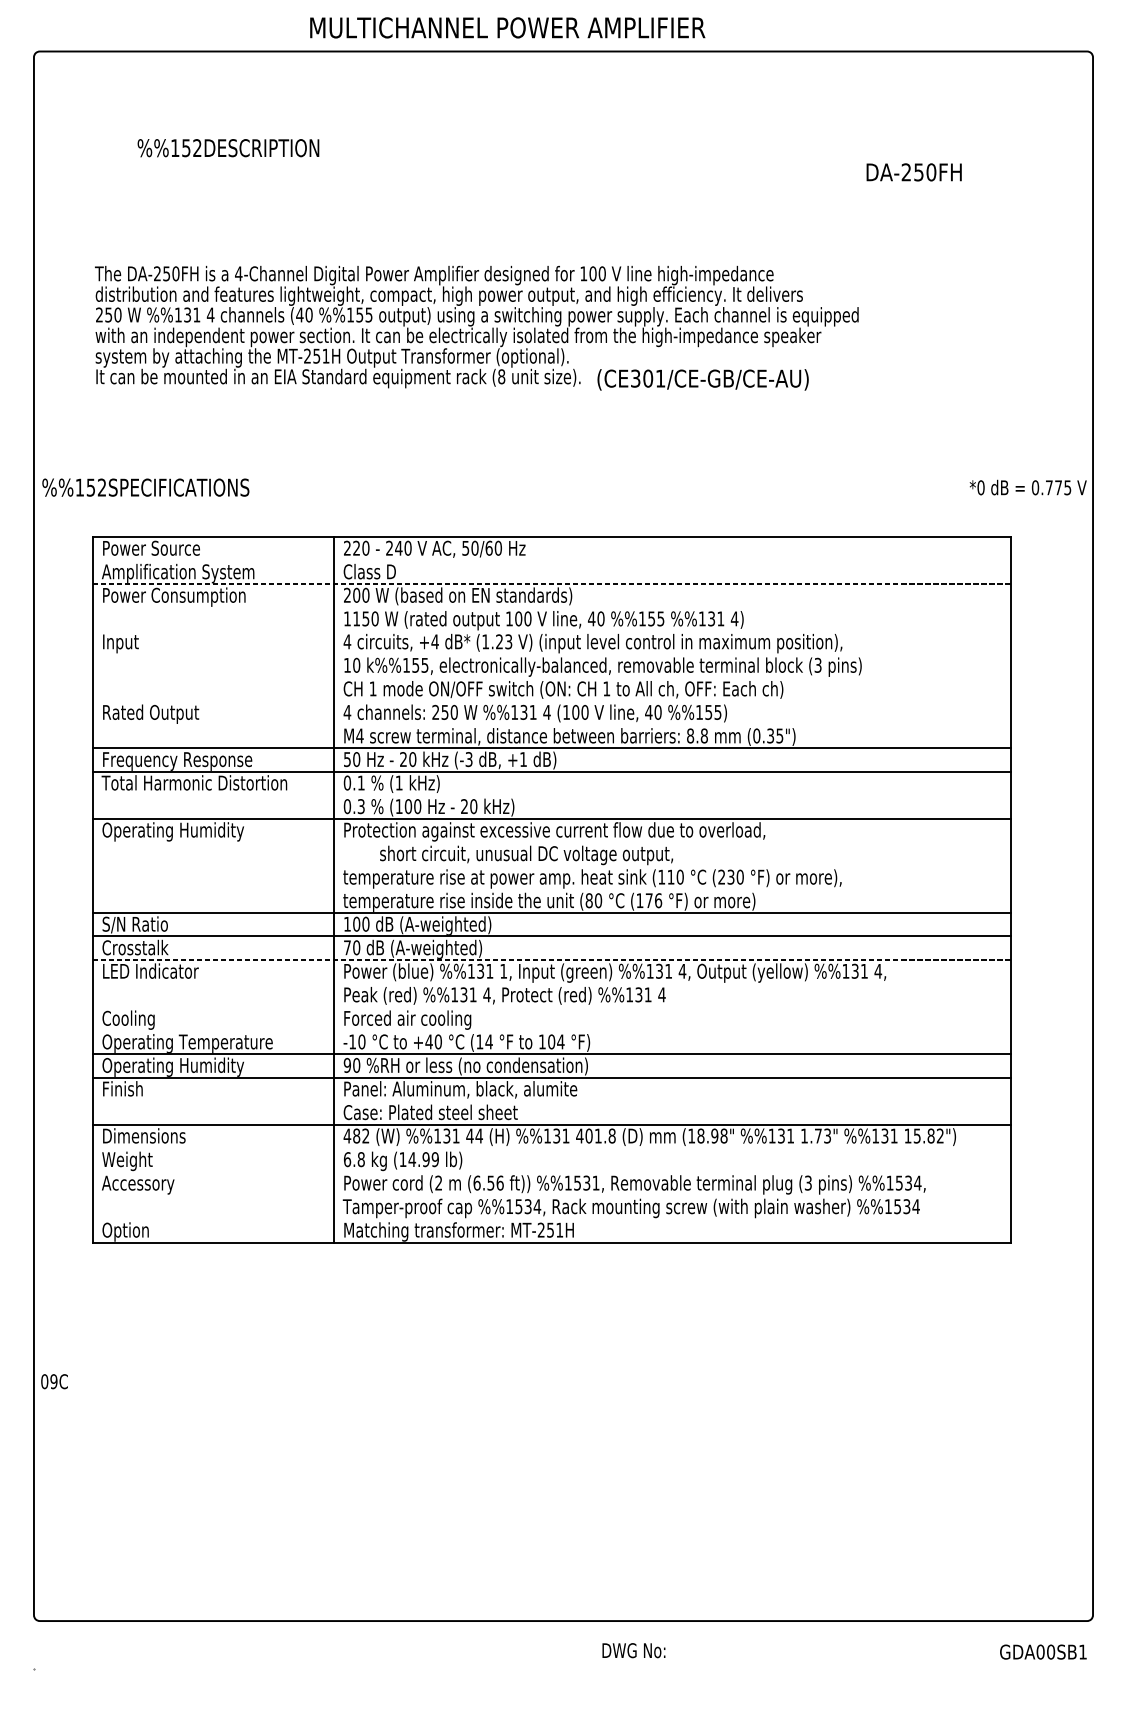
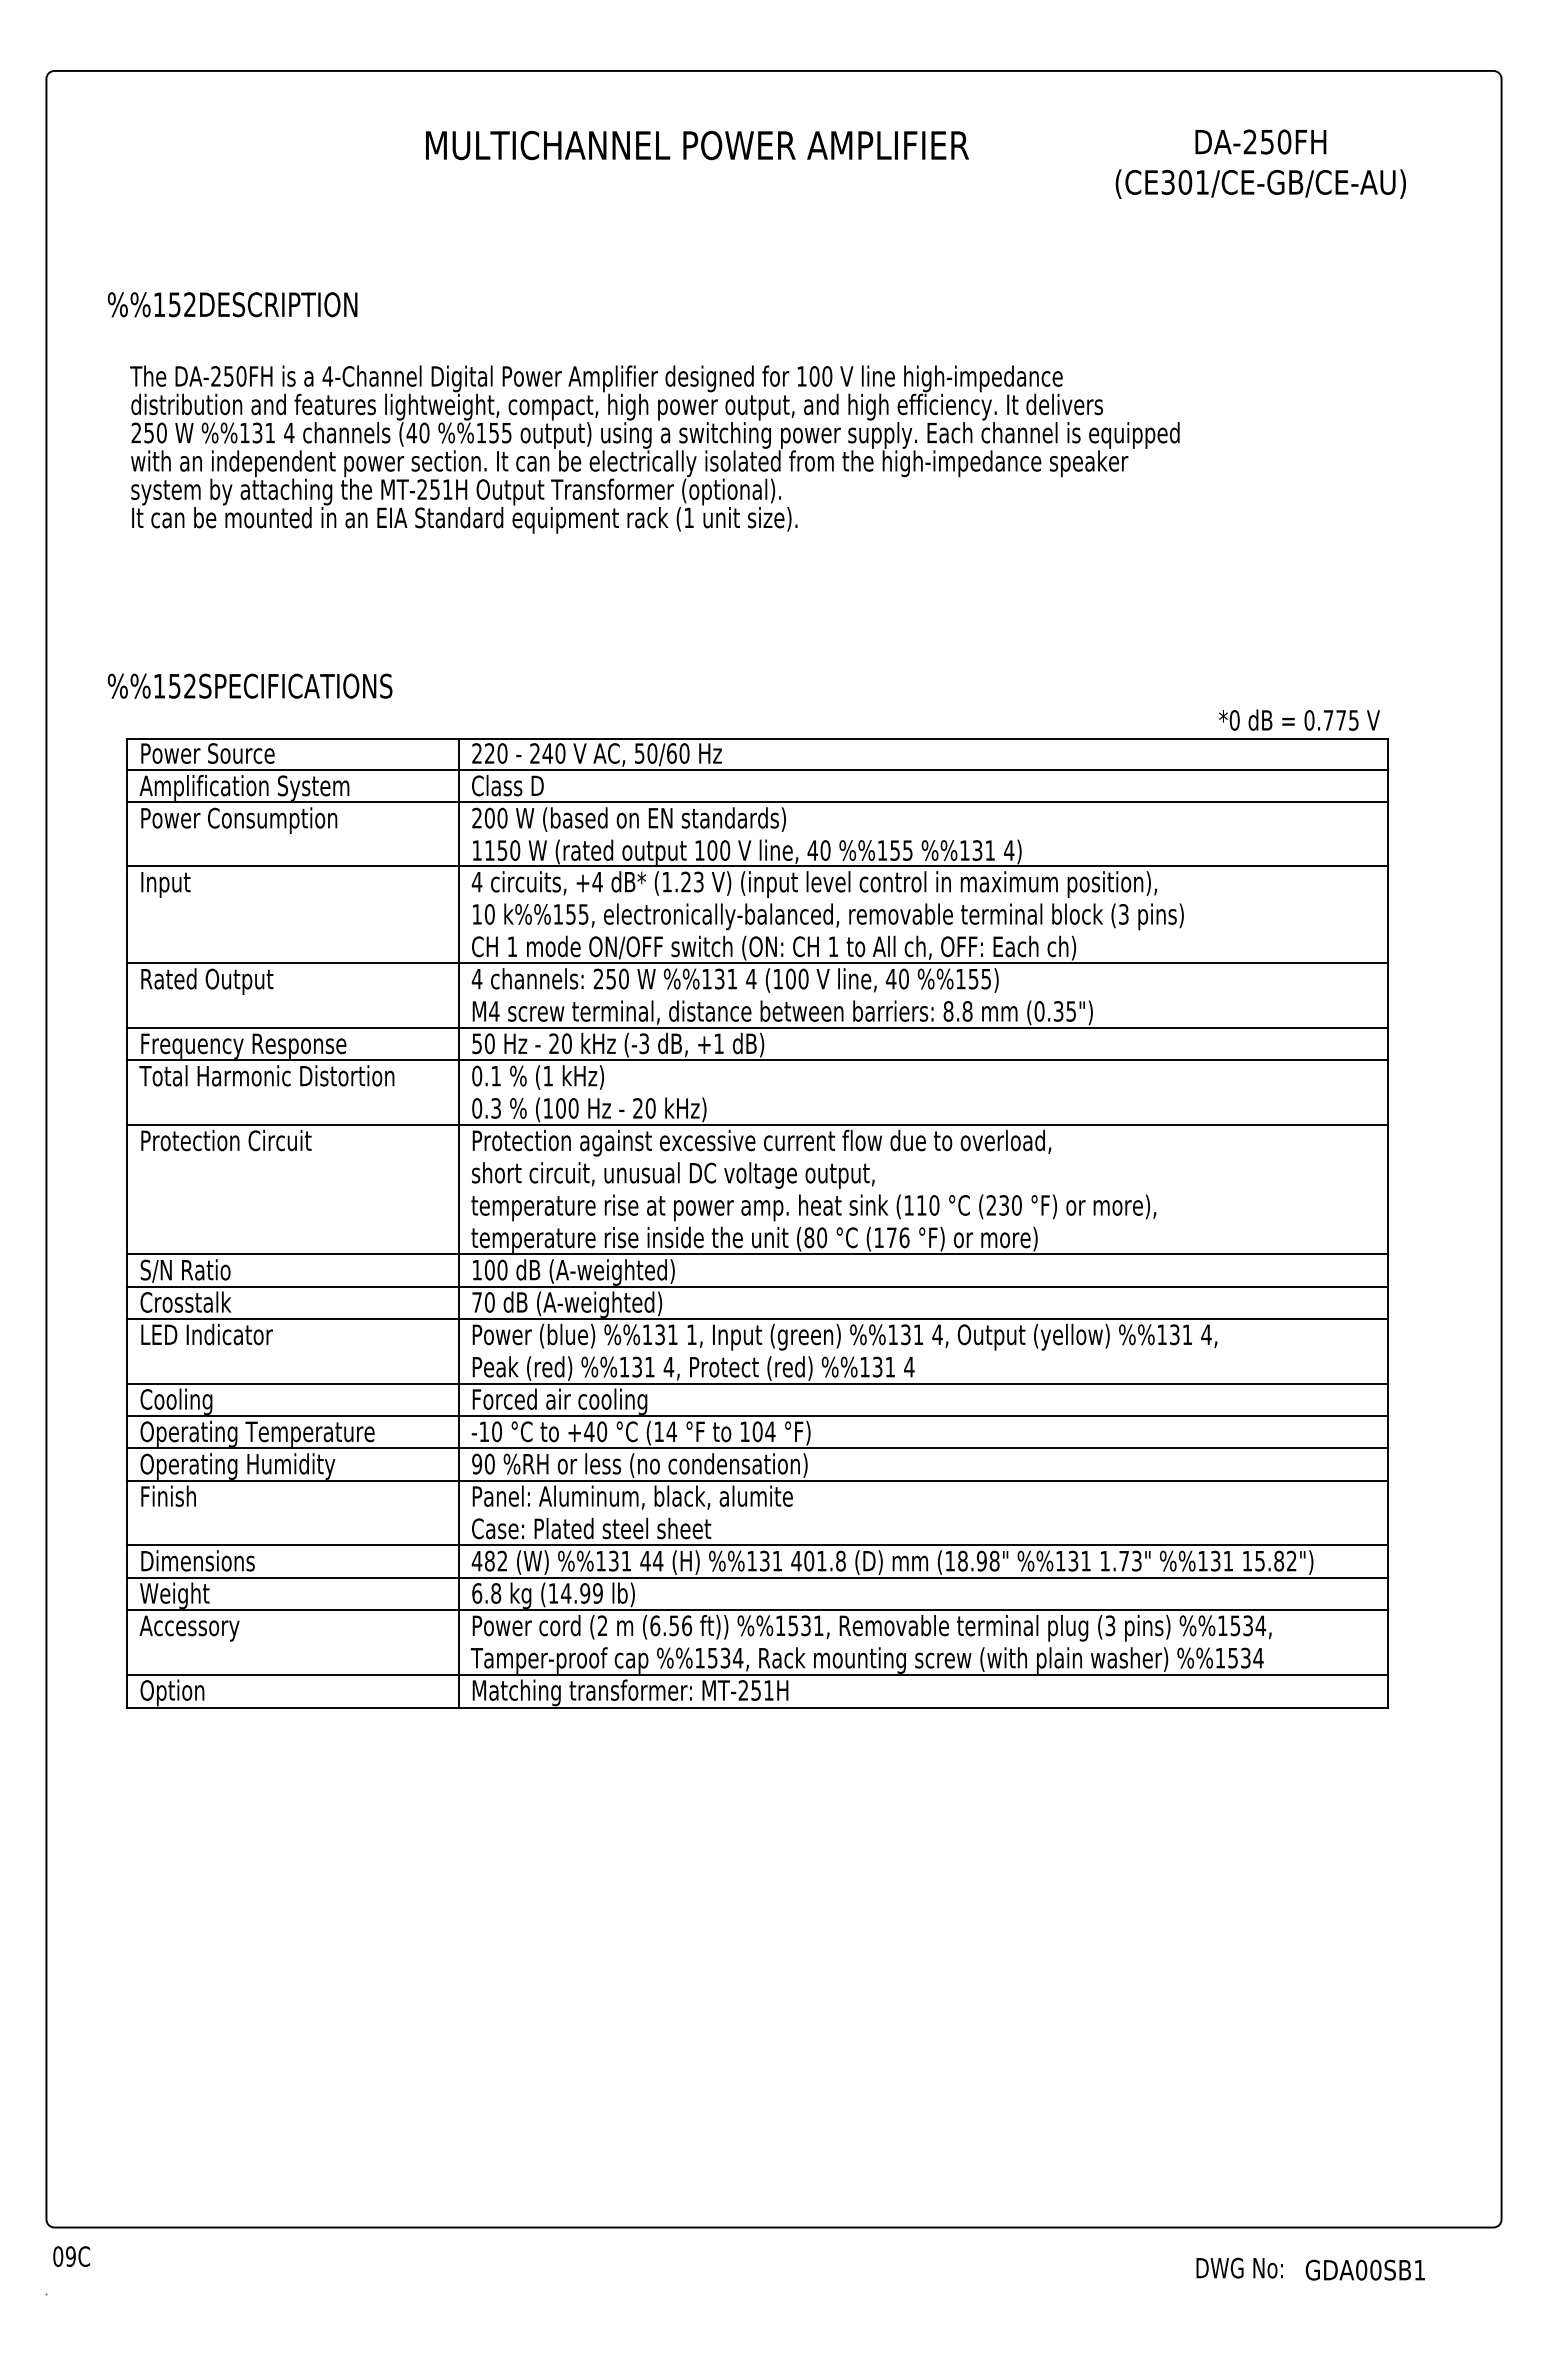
text: (507, 27) -> (697, 145), moved
text: (228, 147) -> (232, 304), moved
text: (913, 172) -> (1260, 141), moved
text: (502, 376) -> (689, 517), (8 -> (1
text: (702, 379) -> (1260, 183), moved
text: (145, 487) -> (249, 685), moved
text: (1028, 487) -> (1299, 719), moved
line: (551, 560) -> (757, 770), added
line: (551, 583) -> (757, 802), dashed -> solid
line: (551, 630) -> (757, 866), added
line: (551, 701) -> (757, 963), added
text: (173, 831) -> (237, 1142), Operating Humidity -> Protection Circuit
text: (526, 855) -> (673, 1175), moved
line: (551, 960) -> (757, 1319), dashed -> solid
line: (551, 1006) -> (757, 1383), added
line: (551, 1030) -> (757, 1416), added
line: (551, 1147) -> (757, 1577), added
line: (551, 1171) -> (757, 1610), added
line: (551, 1218) -> (757, 1674), added
text: (54, 1381) -> (71, 2256), moved
text: (633, 1650) -> (1239, 2267), moved
text: (1042, 1651) -> (1364, 2269), moved

